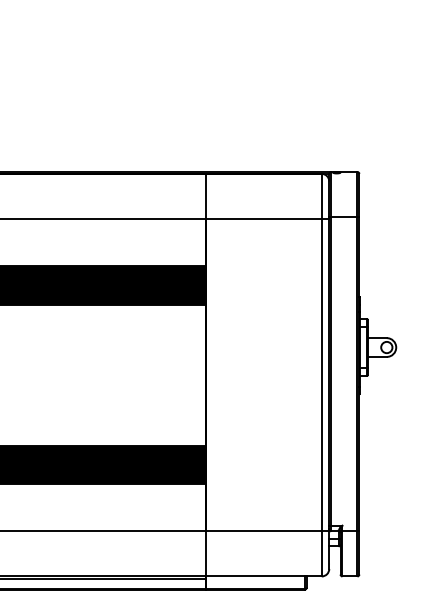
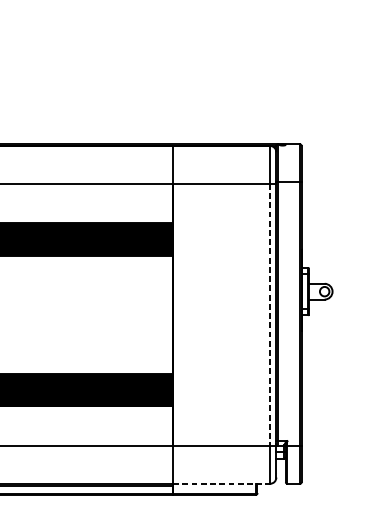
line: (321, 375) -> (269, 315), solid -> dashed
line: (263, 576) -> (221, 483), solid -> dashed

